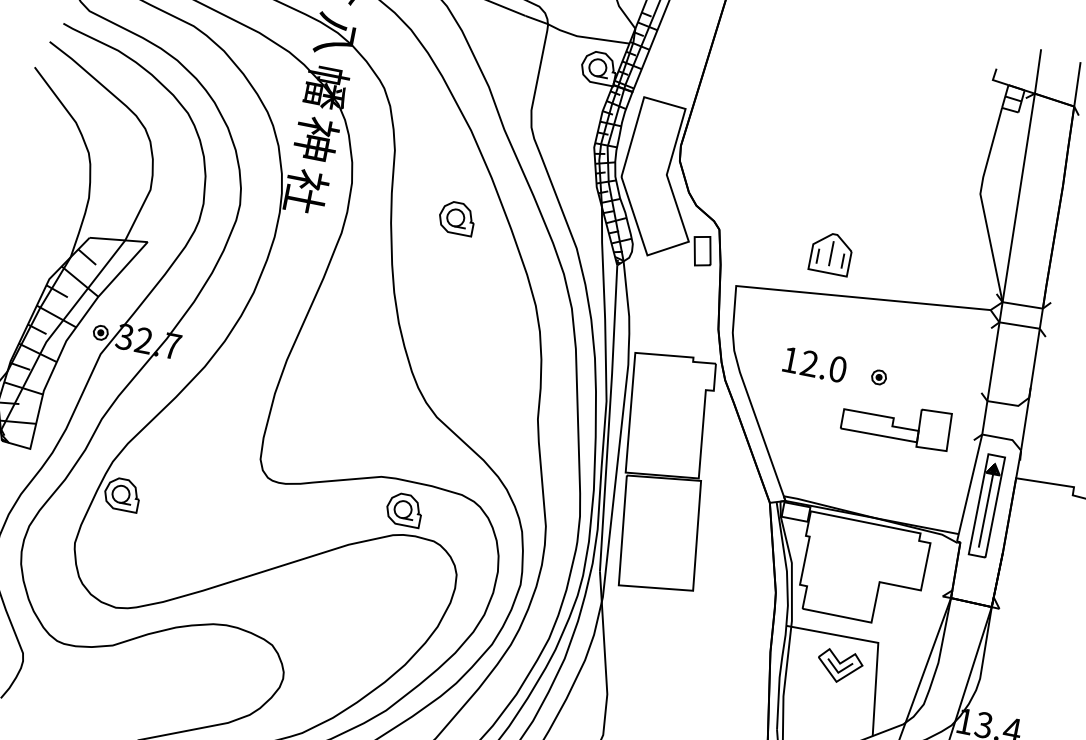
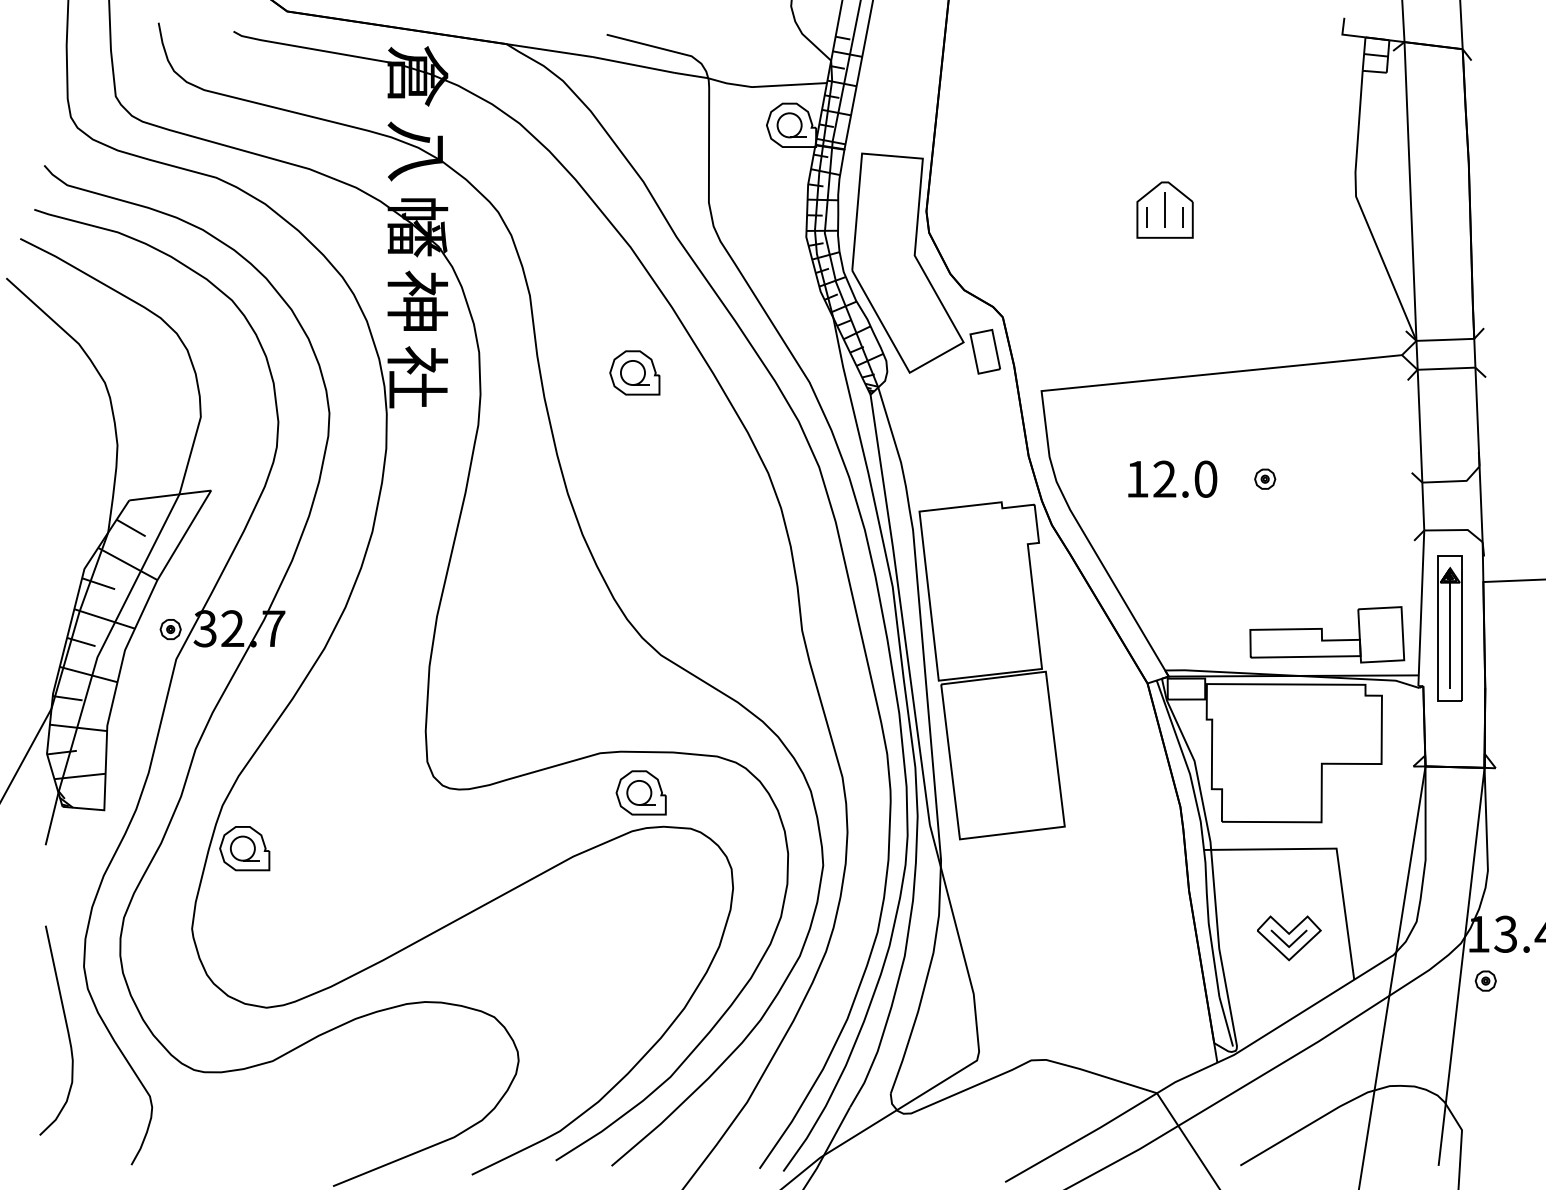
part: (831, 253) -> (1164, 209), moved
part: (896, 422) -> (1327, 634), moved
part: (839, 666) -> (1289, 938), moved

